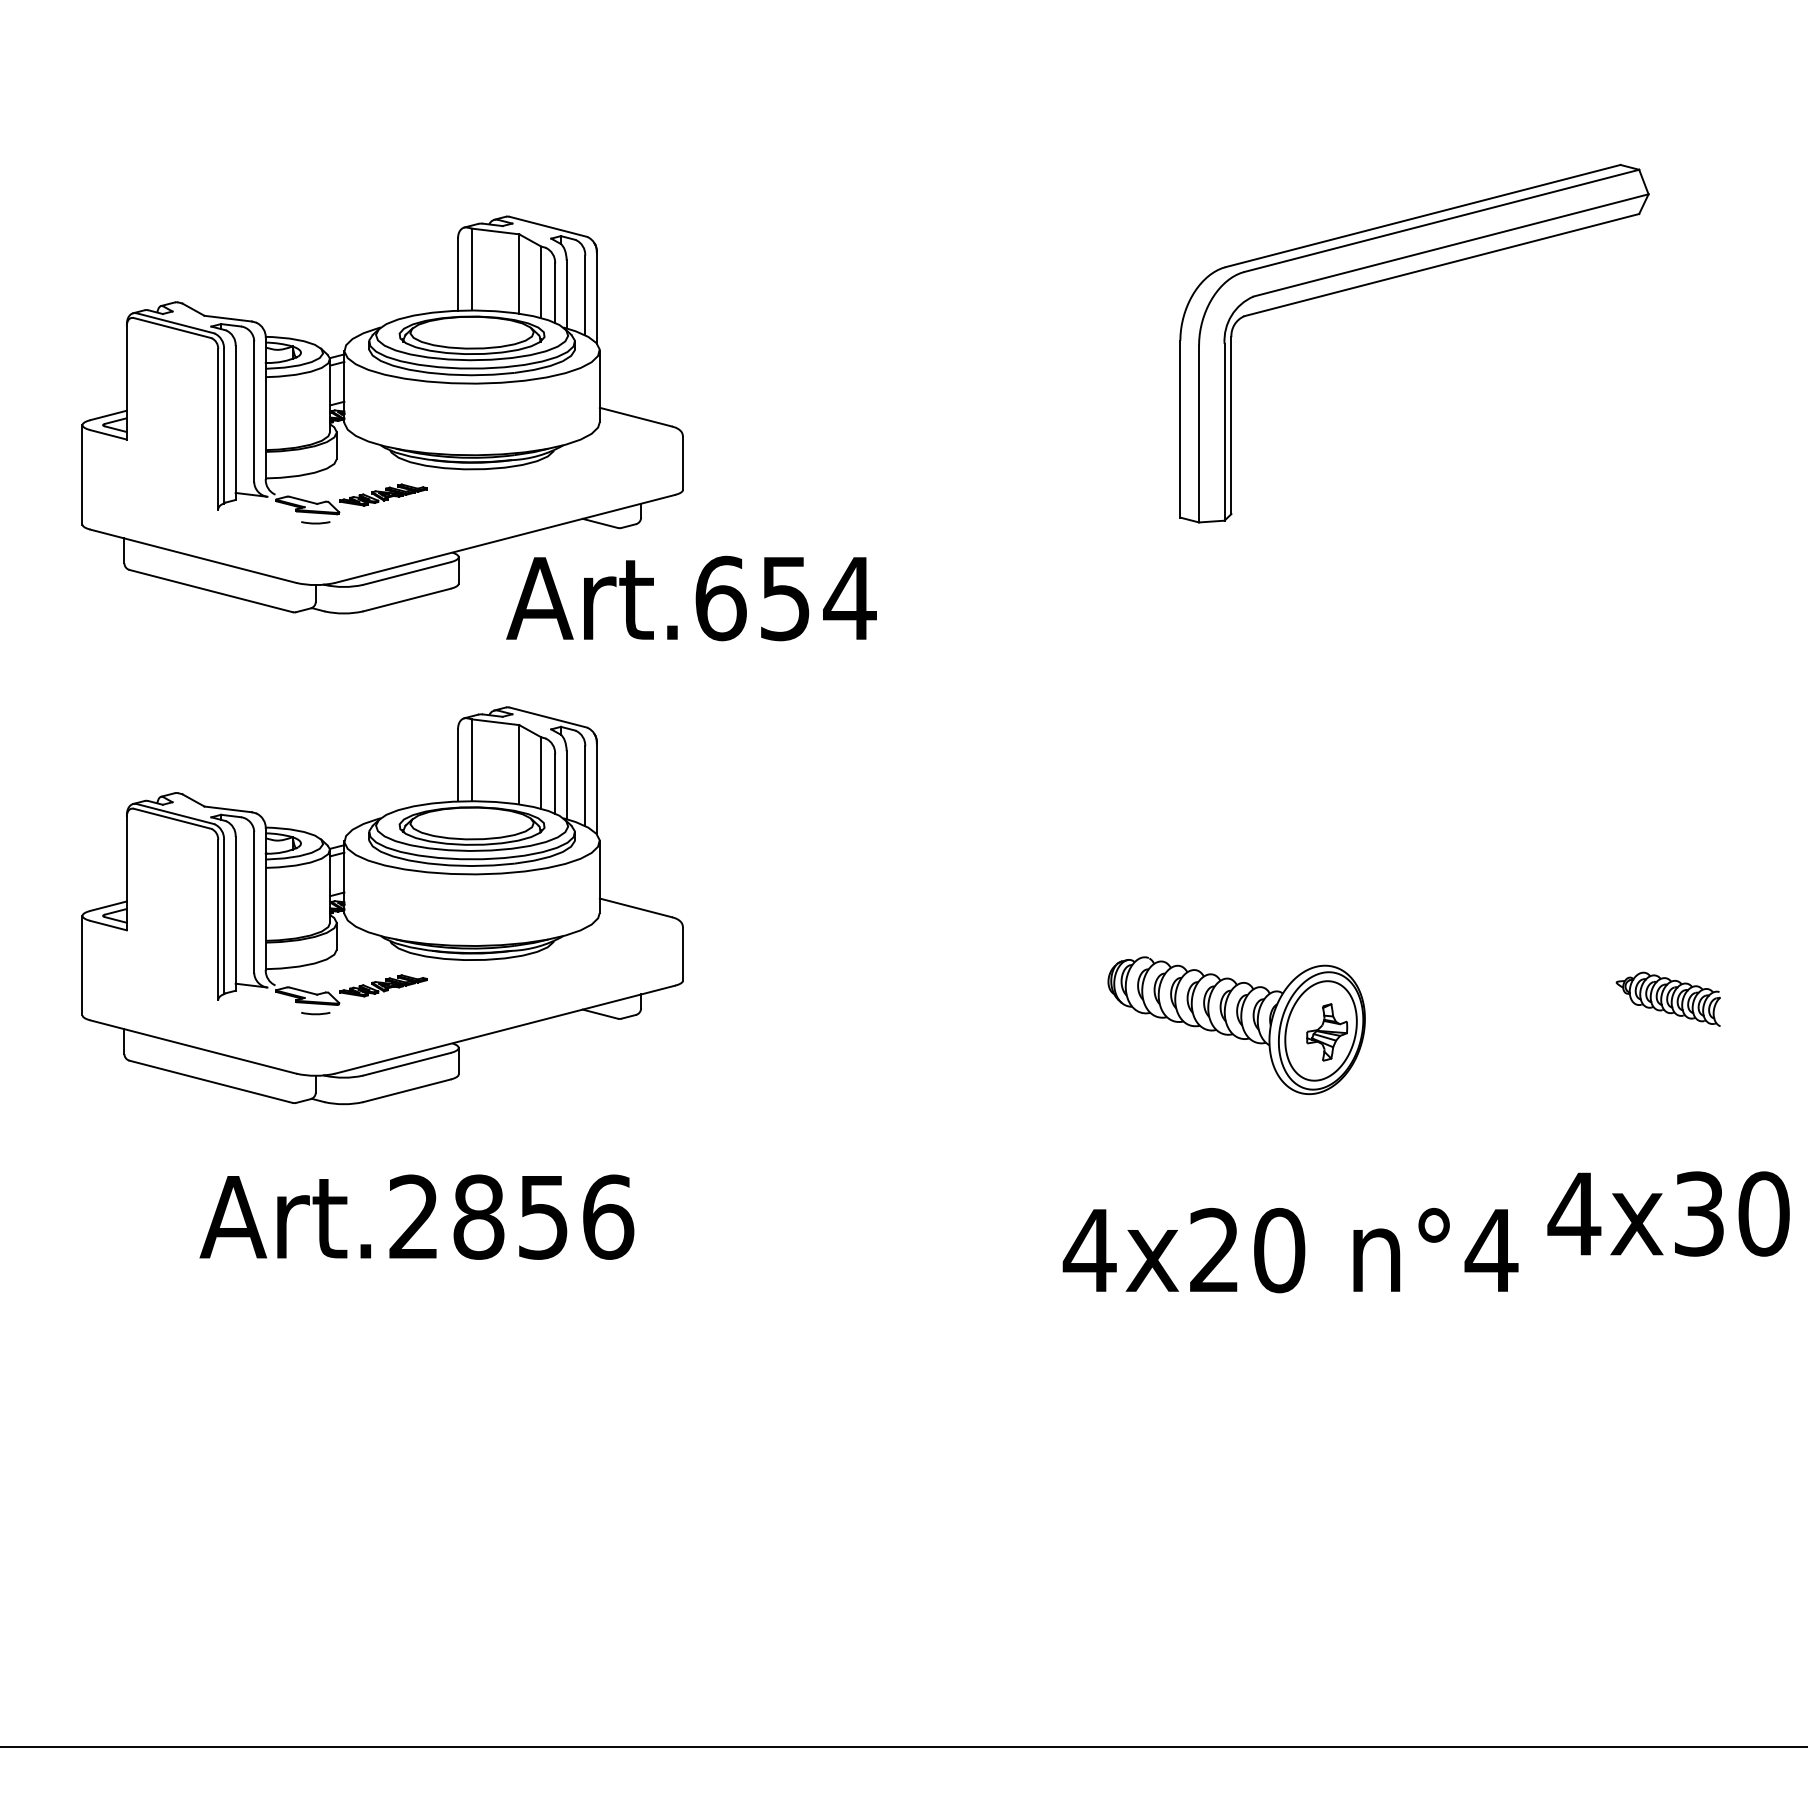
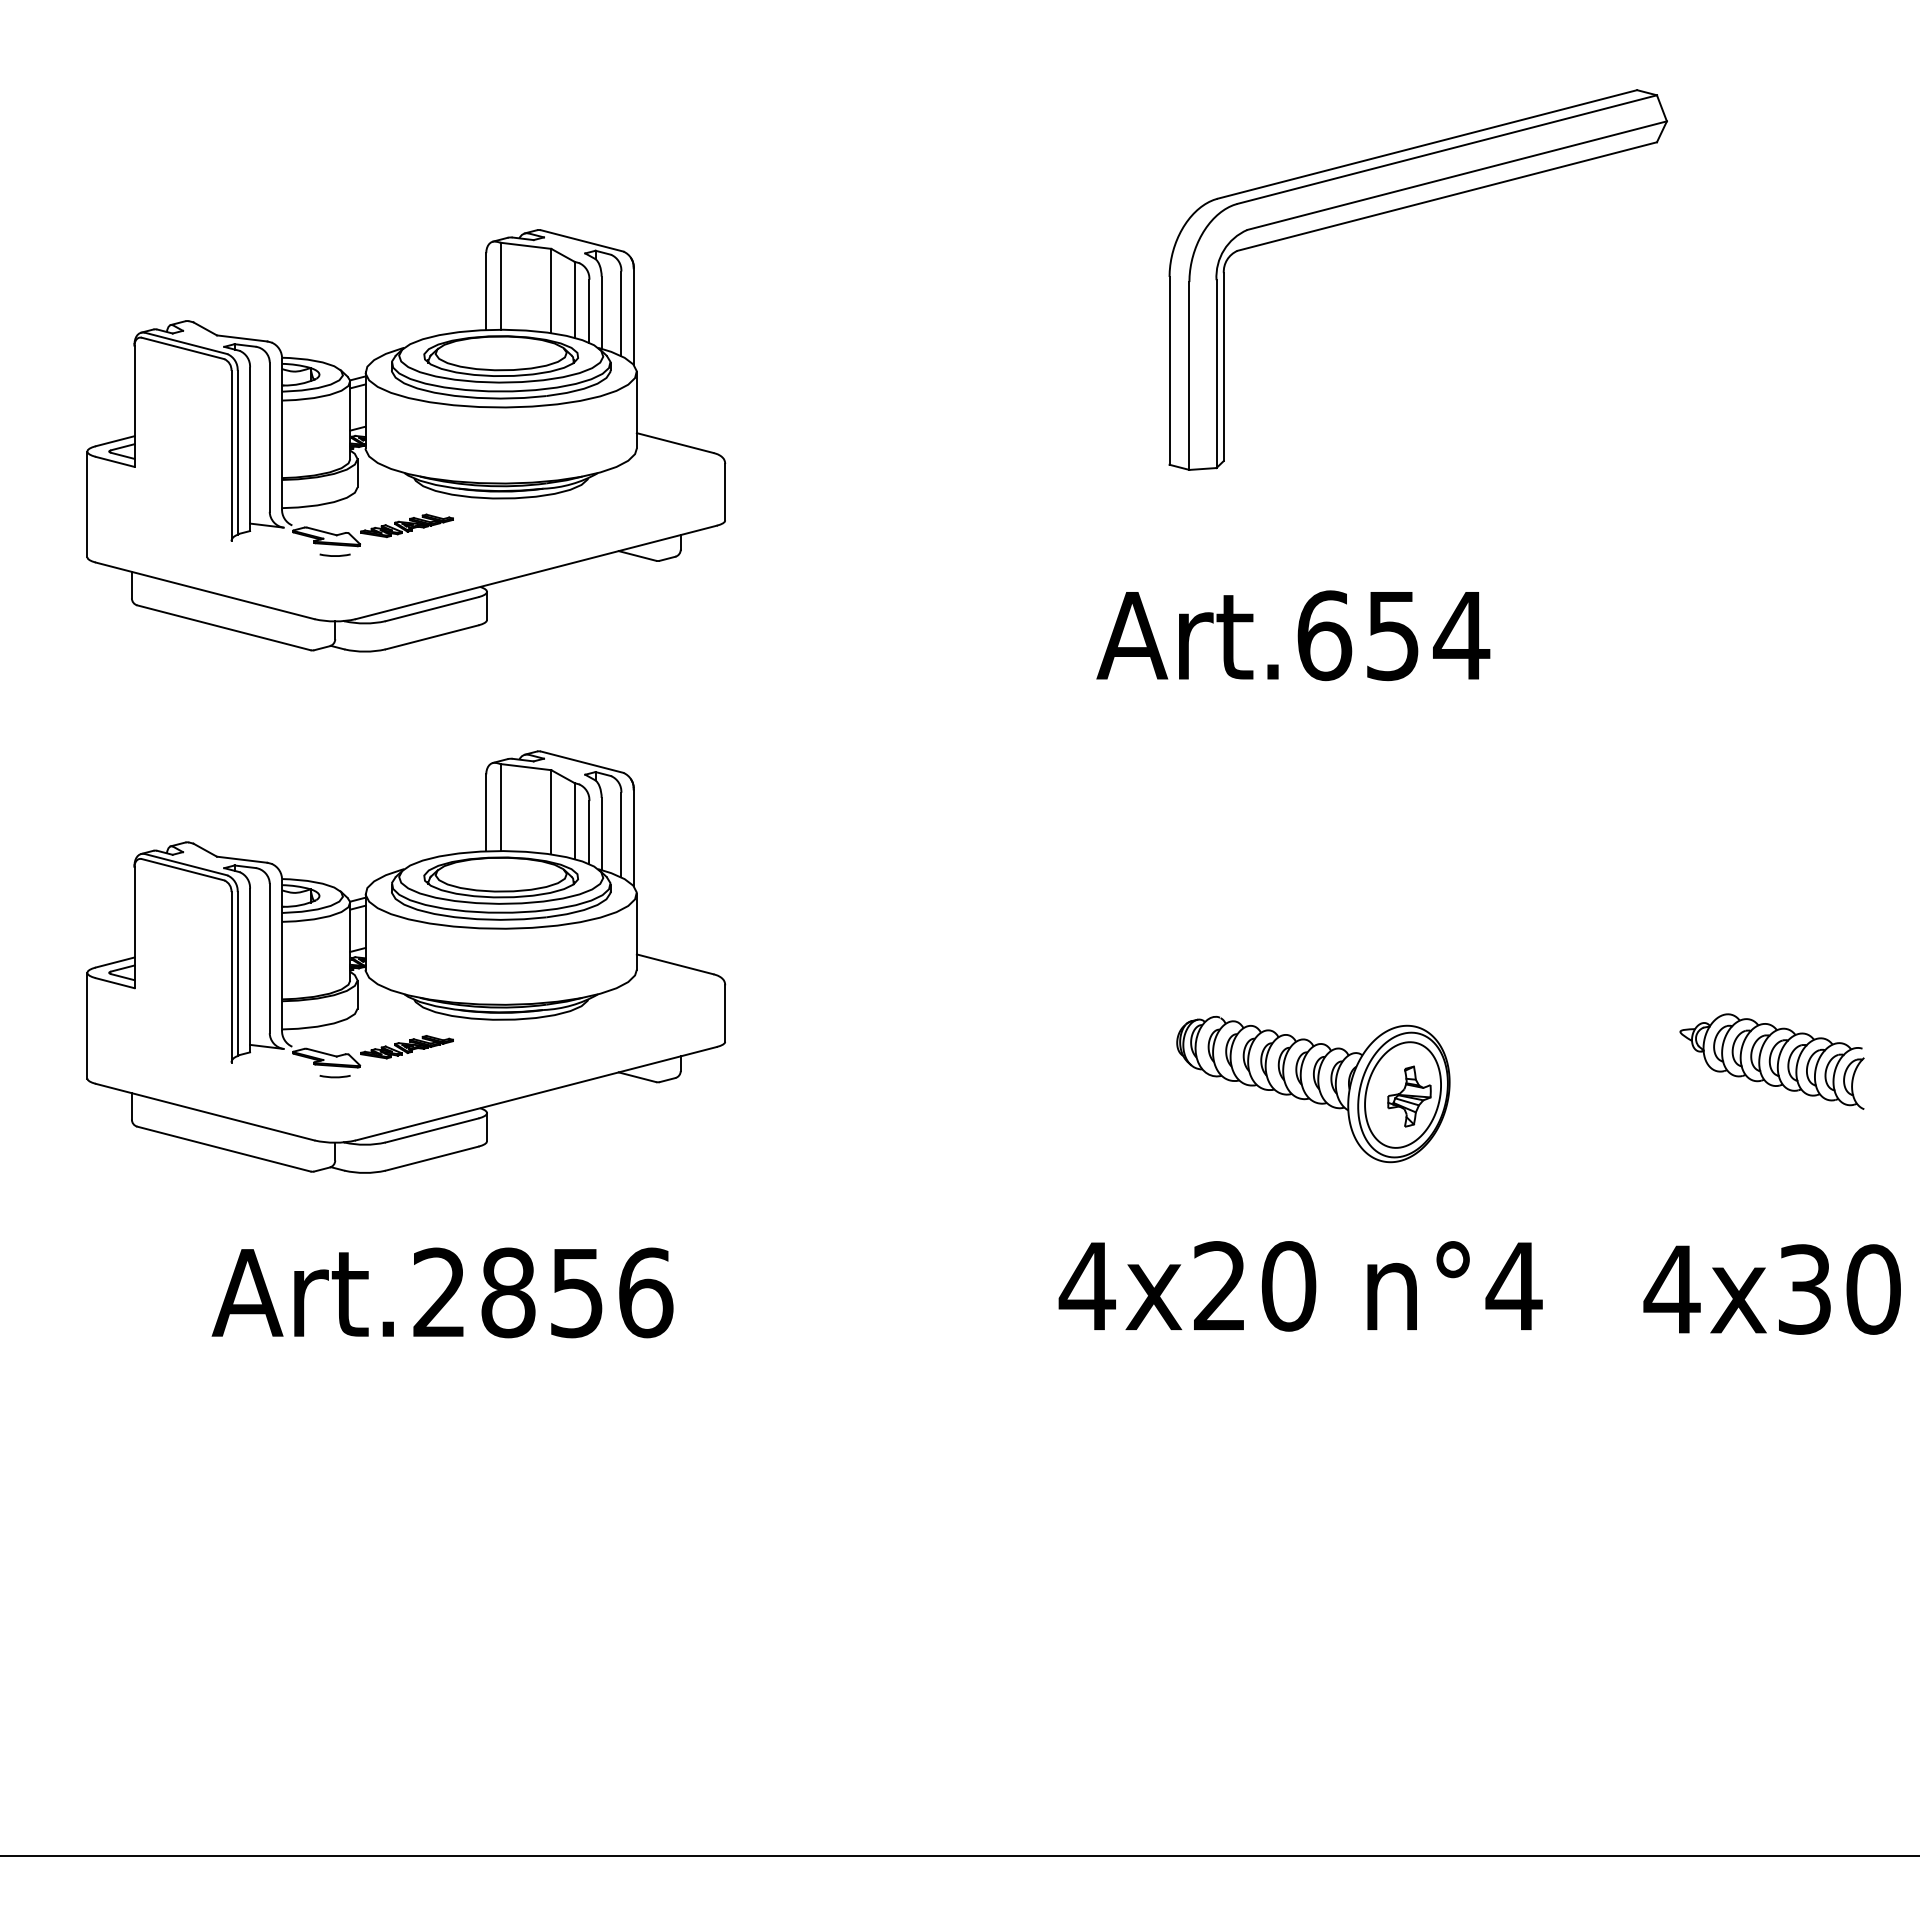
part: (1395, 278) -> (1398, 210), moved
text: (691, 598) -> (1293, 635), moved
part: (1667, 999) -> (1771, 1061), size x1.67
text: (1290, 1250) -> (1300, 1286), moved

